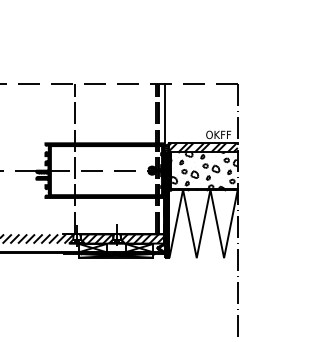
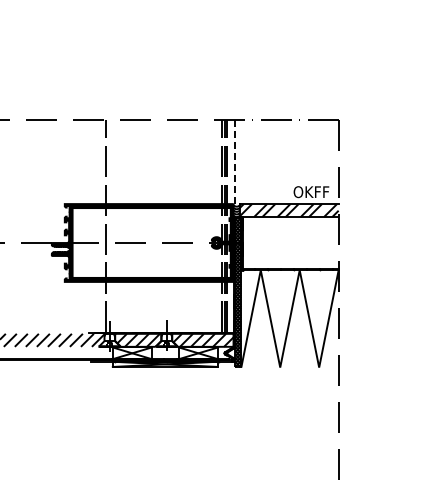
line: (164, 114) -> (234, 162), solid -> dashed
hatch: (203, 170) -> (290, 242), removed

